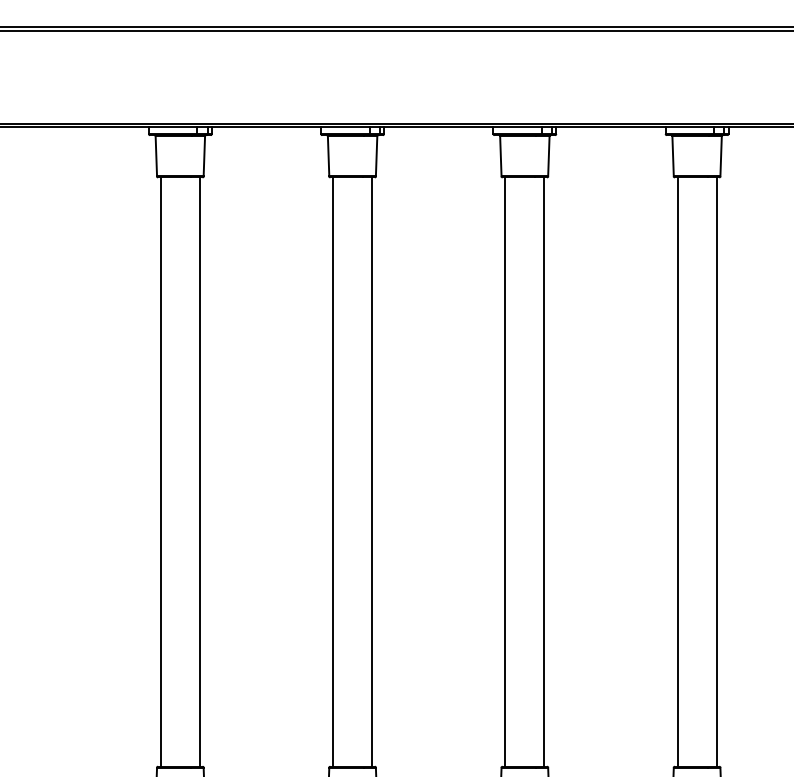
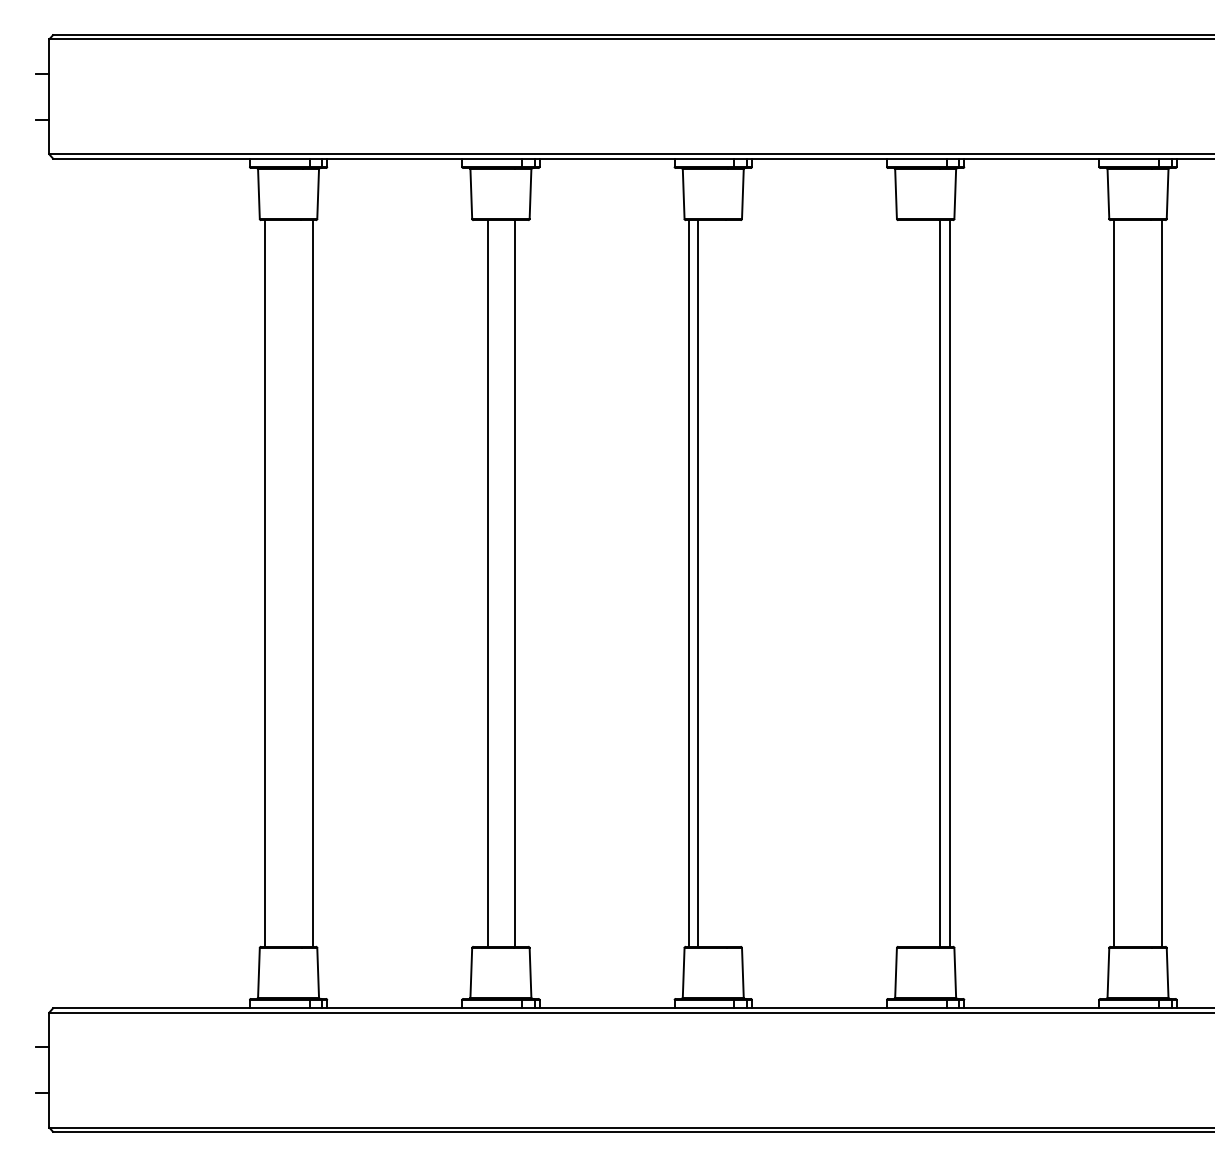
line: (332, 472) -> (514, 583), moved
line: (371, 472) -> (487, 583), moved
line: (544, 472) -> (698, 583), moved
line: (677, 472) -> (939, 583), moved

